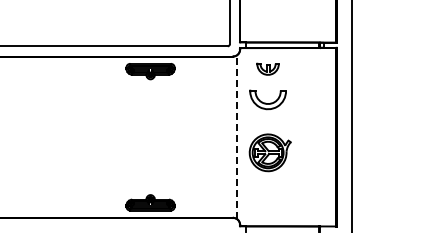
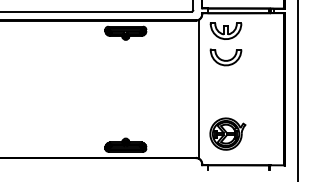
part: (267, 69) -> (225, 31), size x1.67
line: (236, 137) -> (199, 89), dashed -> solid
part: (269, 152) -> (227, 133), moved

